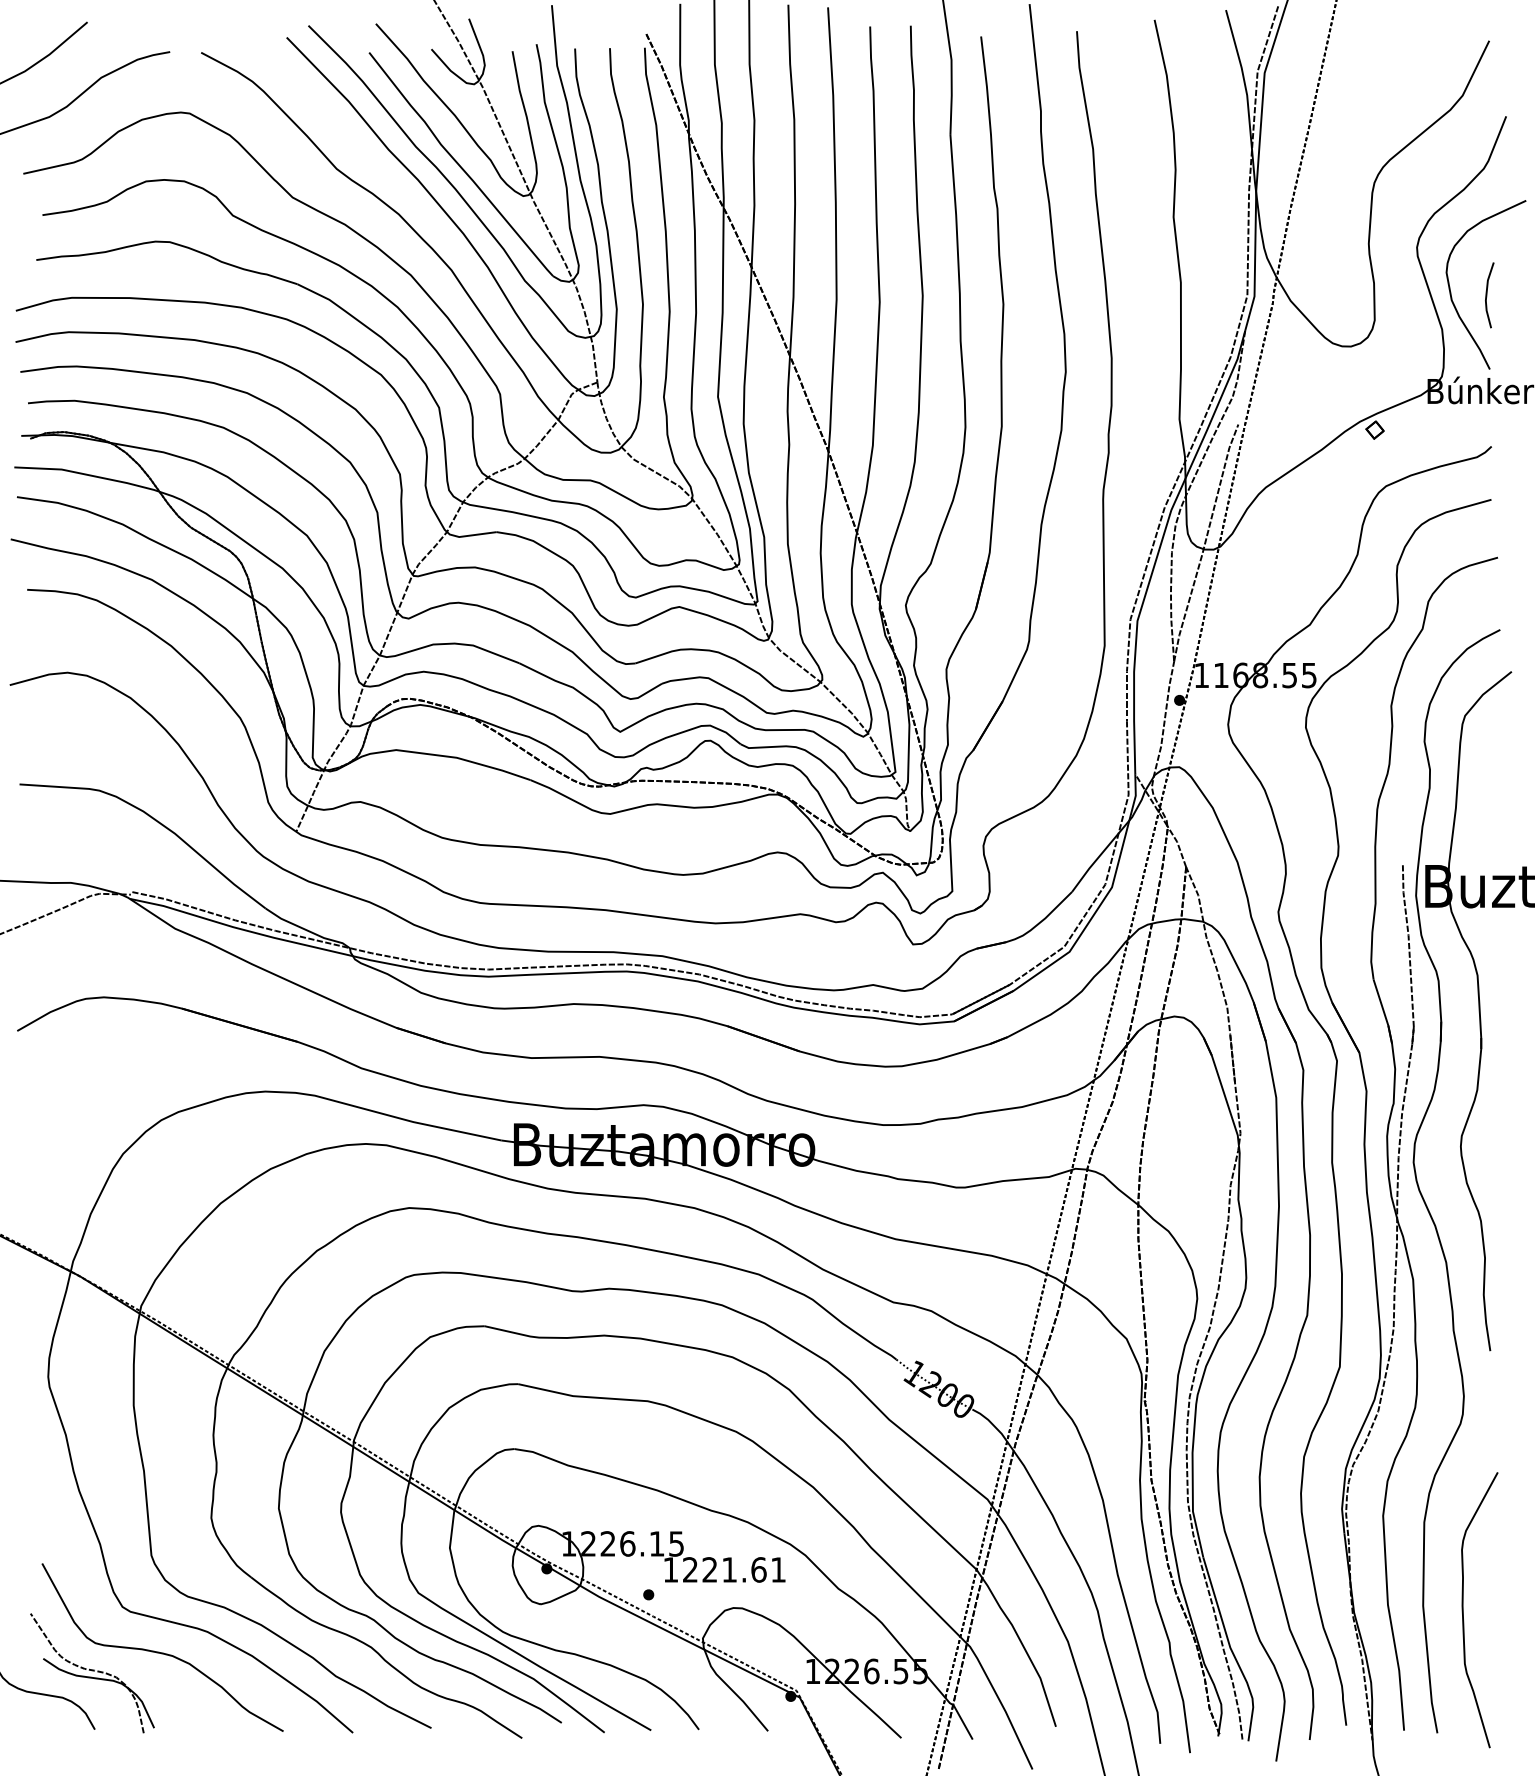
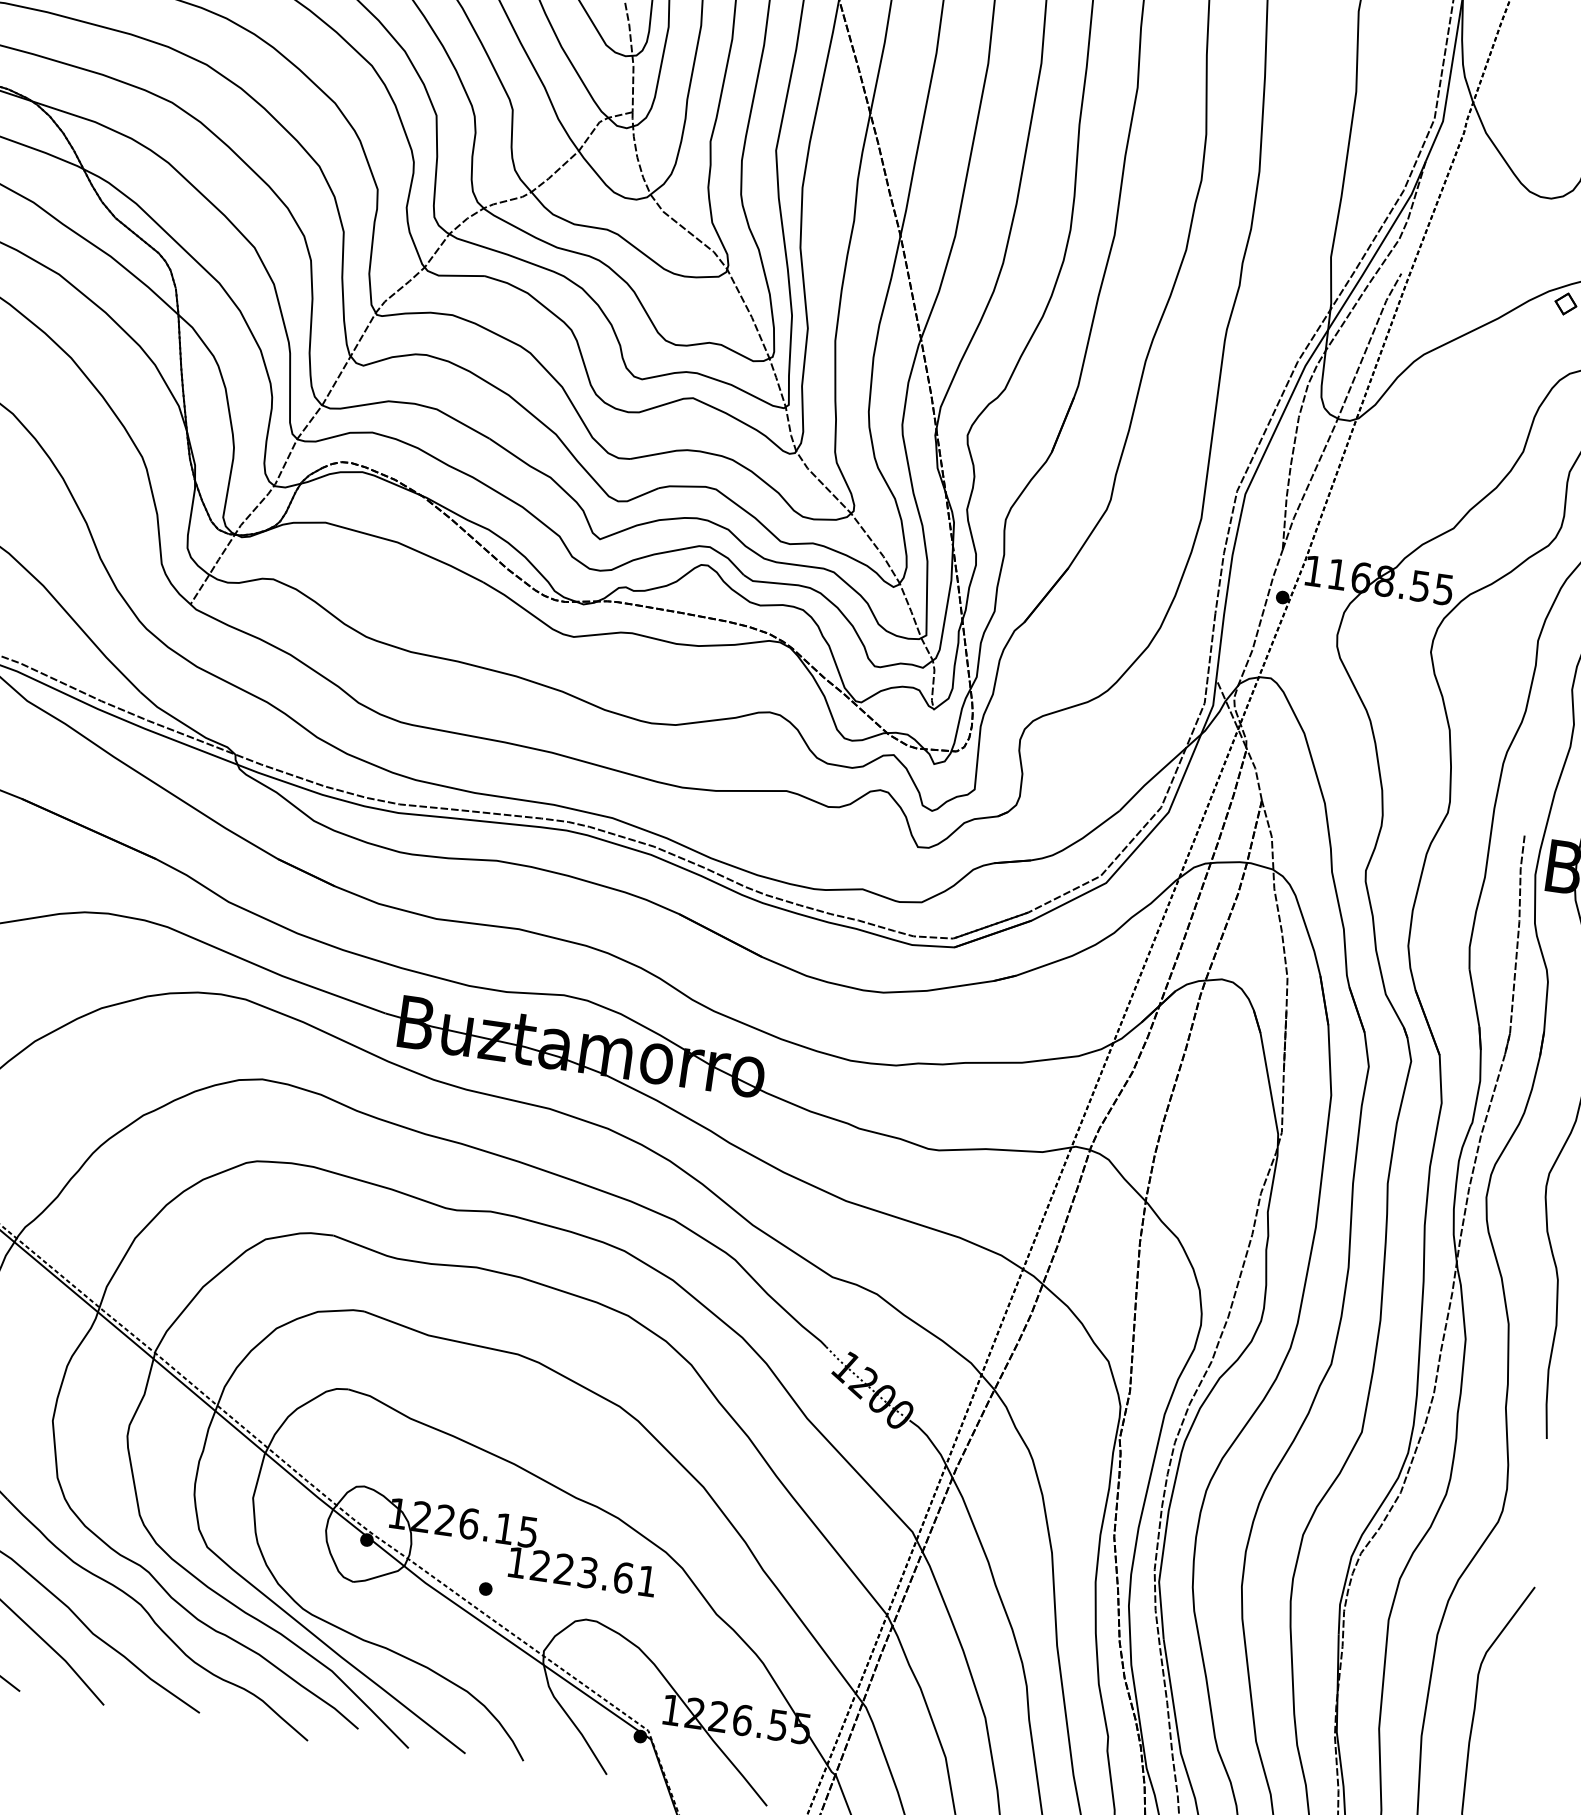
text: (729, 1569) -> (587, 1572), 1221.61 -> 1223.61

